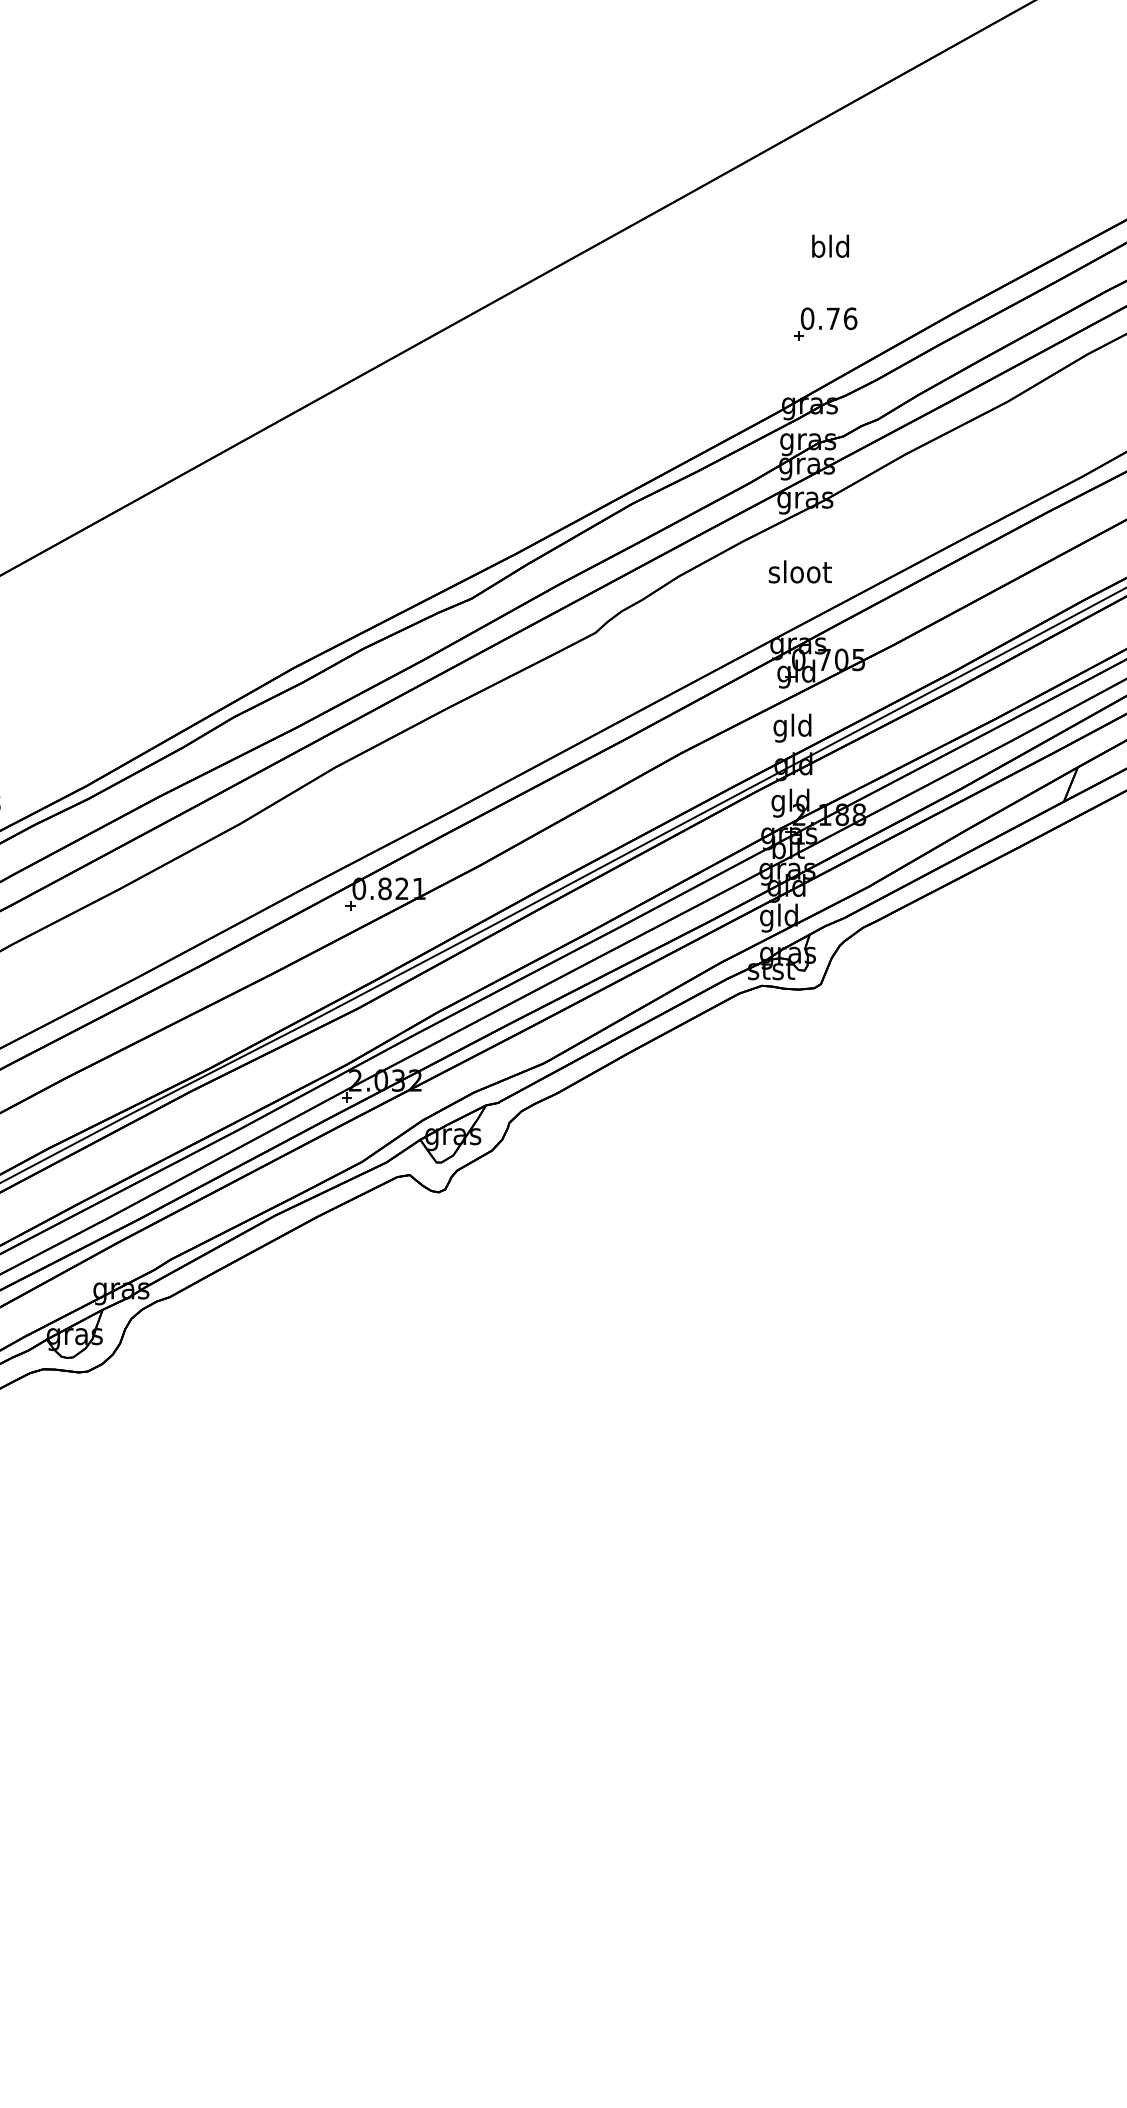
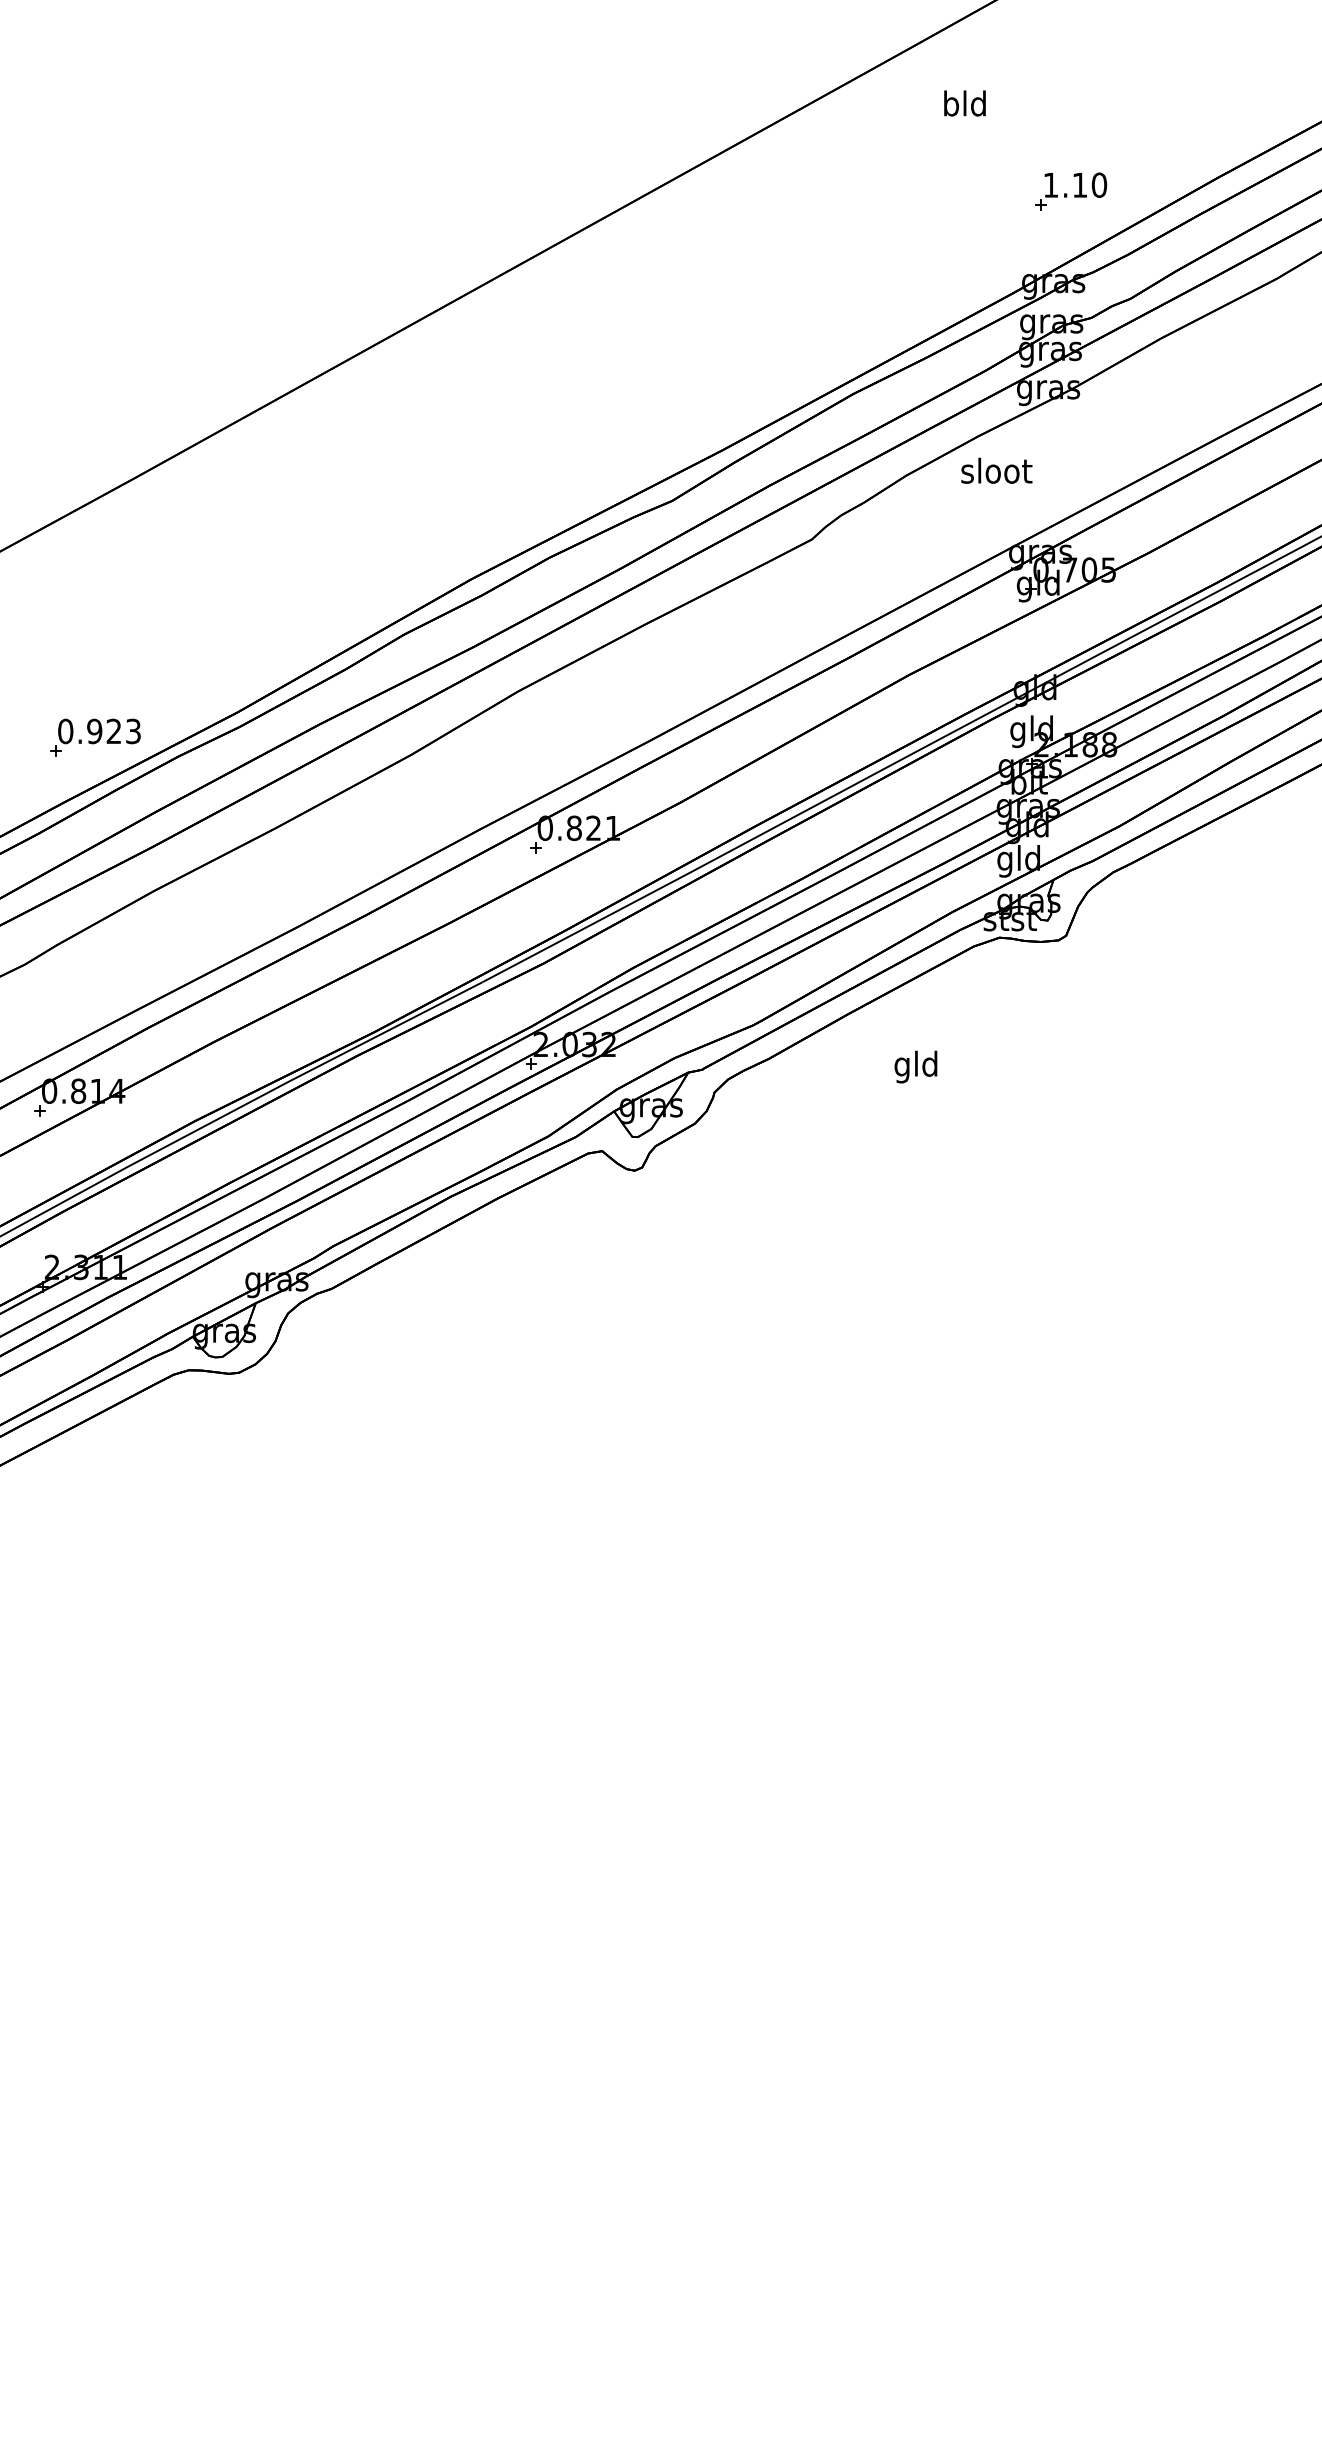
text: (830, 246) -> (964, 103), moved
text: (829, 318) -> (1075, 184), 0.76 -> 1.10
text: (800, 571) -> (996, 470), moved
text: (792, 727) -> (915, 1066), moved

